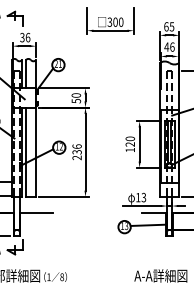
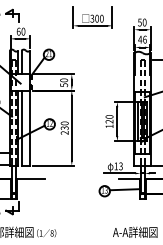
text: (169, 26) -> (142, 22), 65 -> 50
text: (25, 37) -> (21, 31), 36 -> 60
text: (76, 146) -> (64, 123), 236 -> 230

